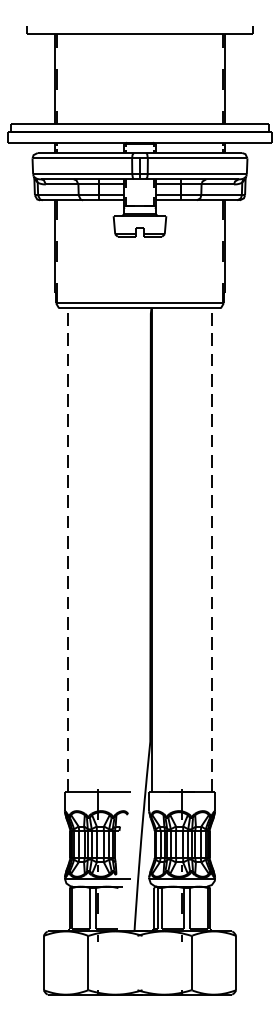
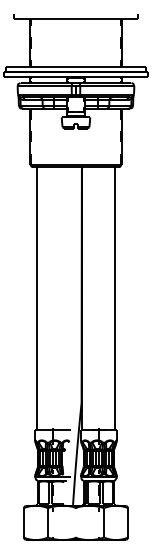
line: (67, 549) -> (36, 298), dashed -> solid
line: (212, 549) -> (115, 298), dashed -> solid

